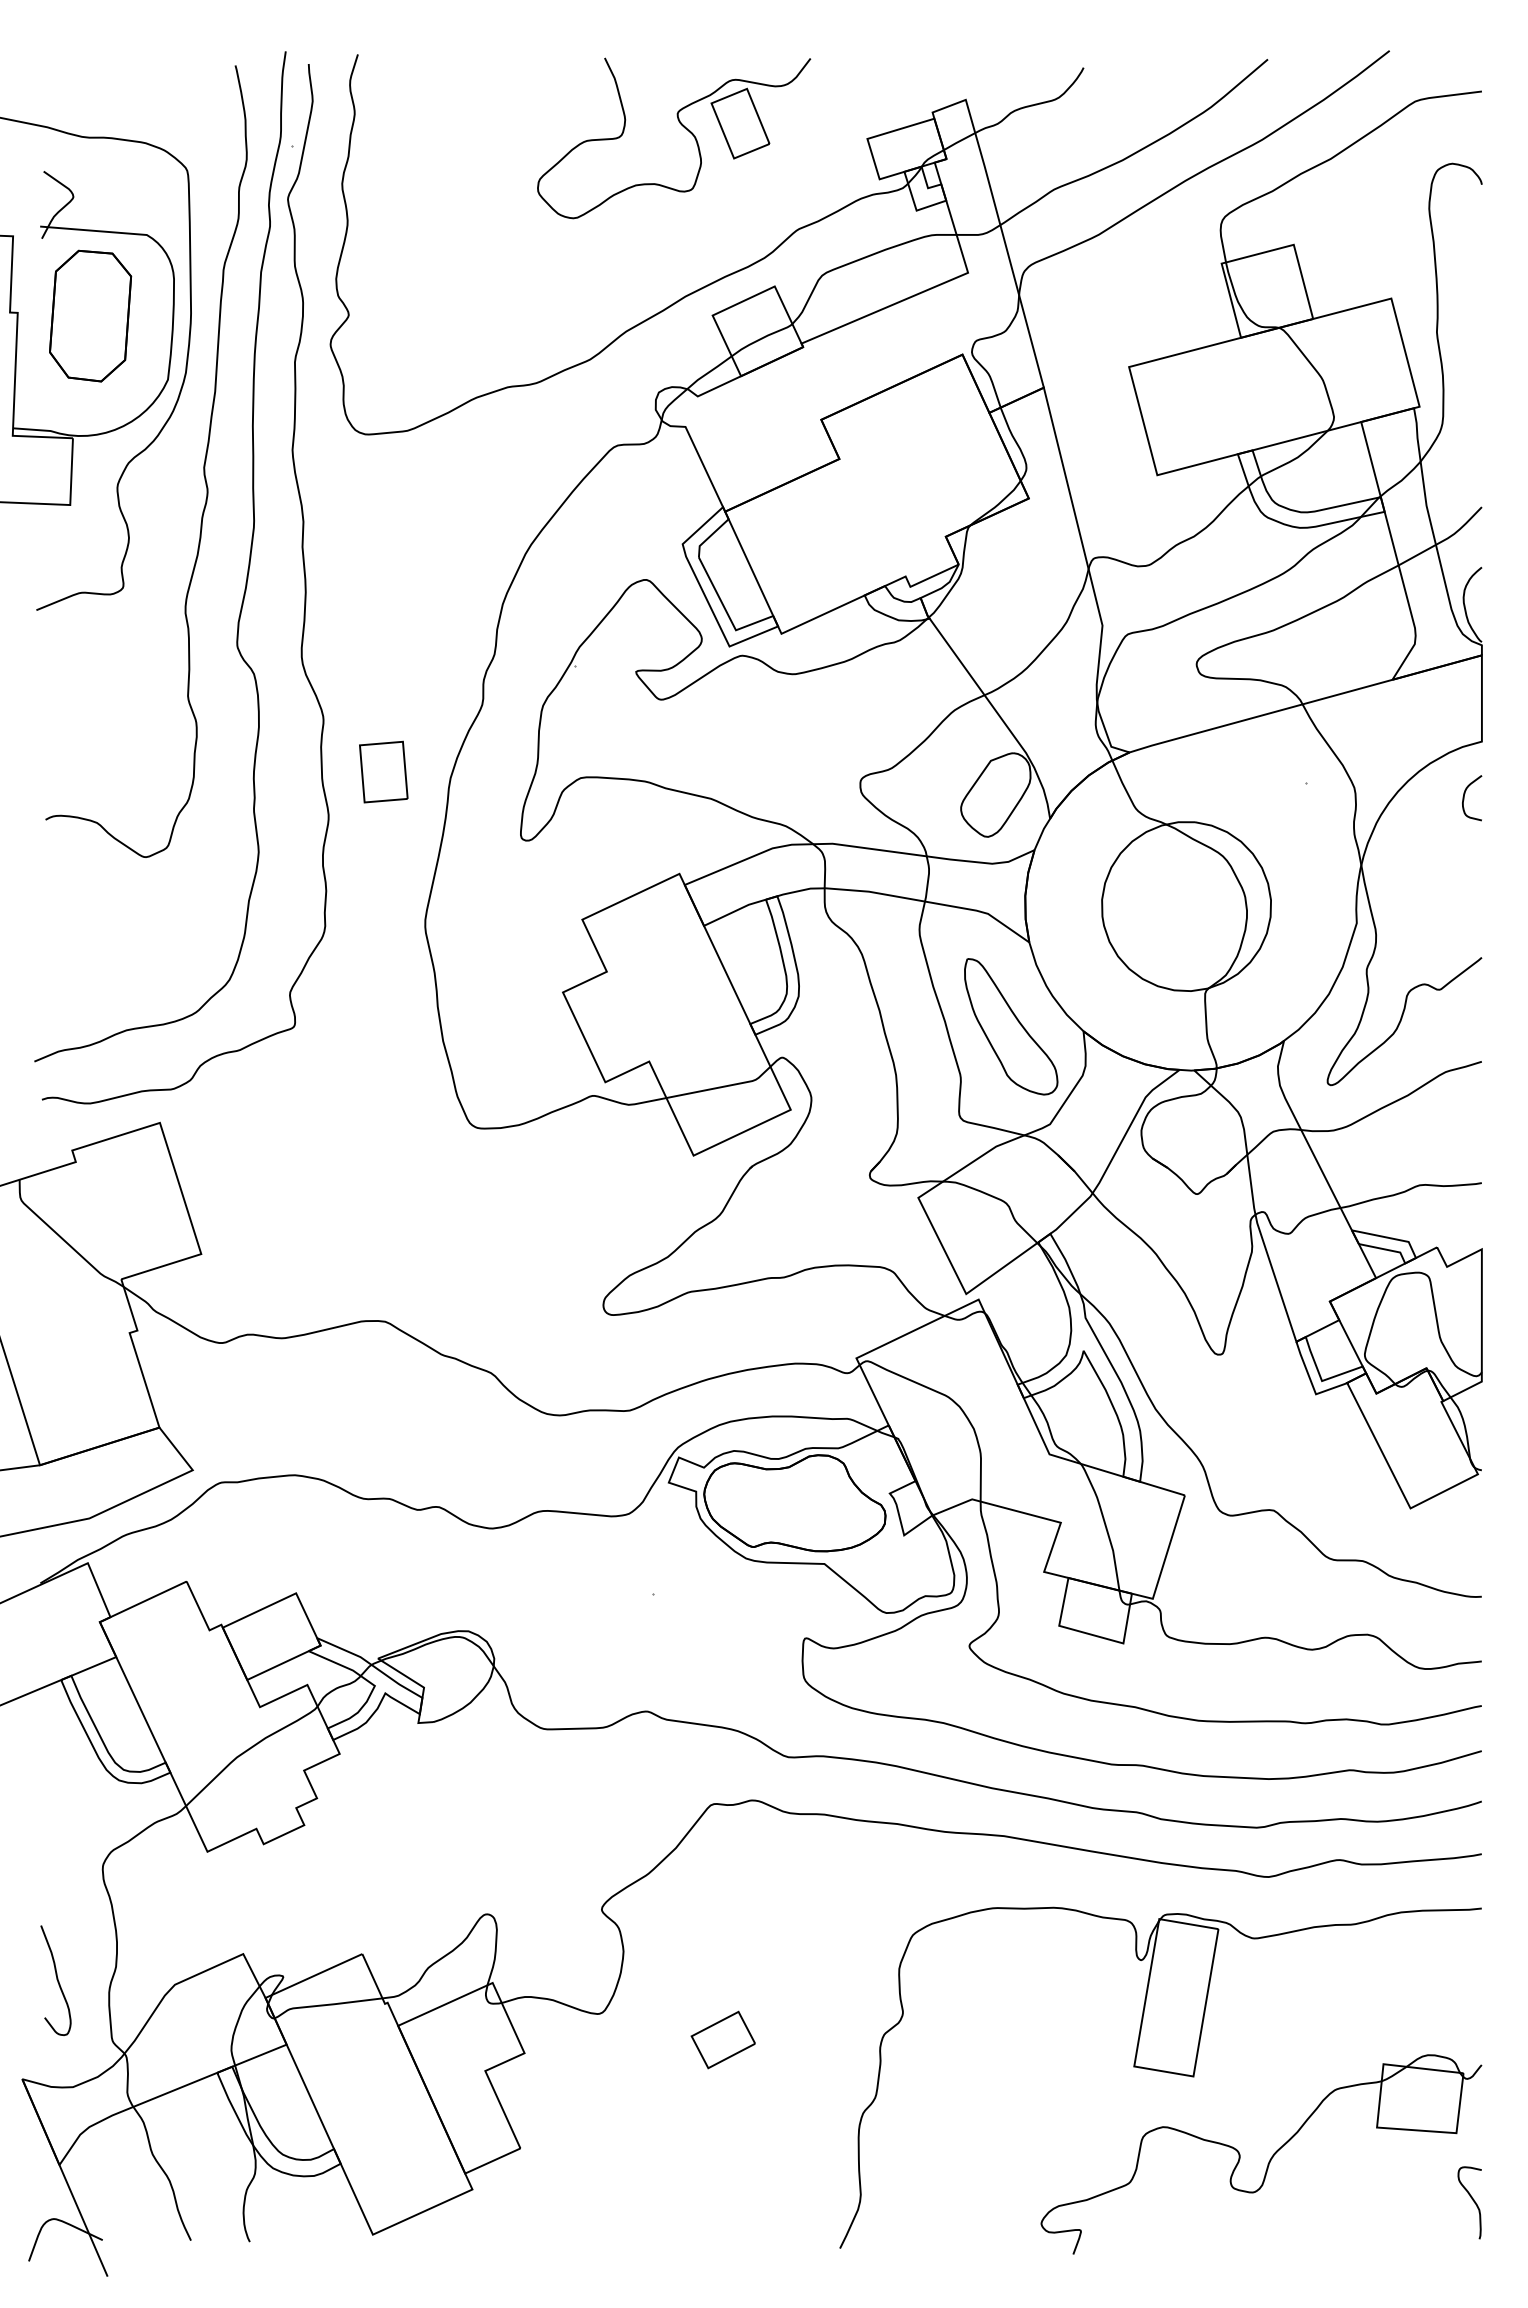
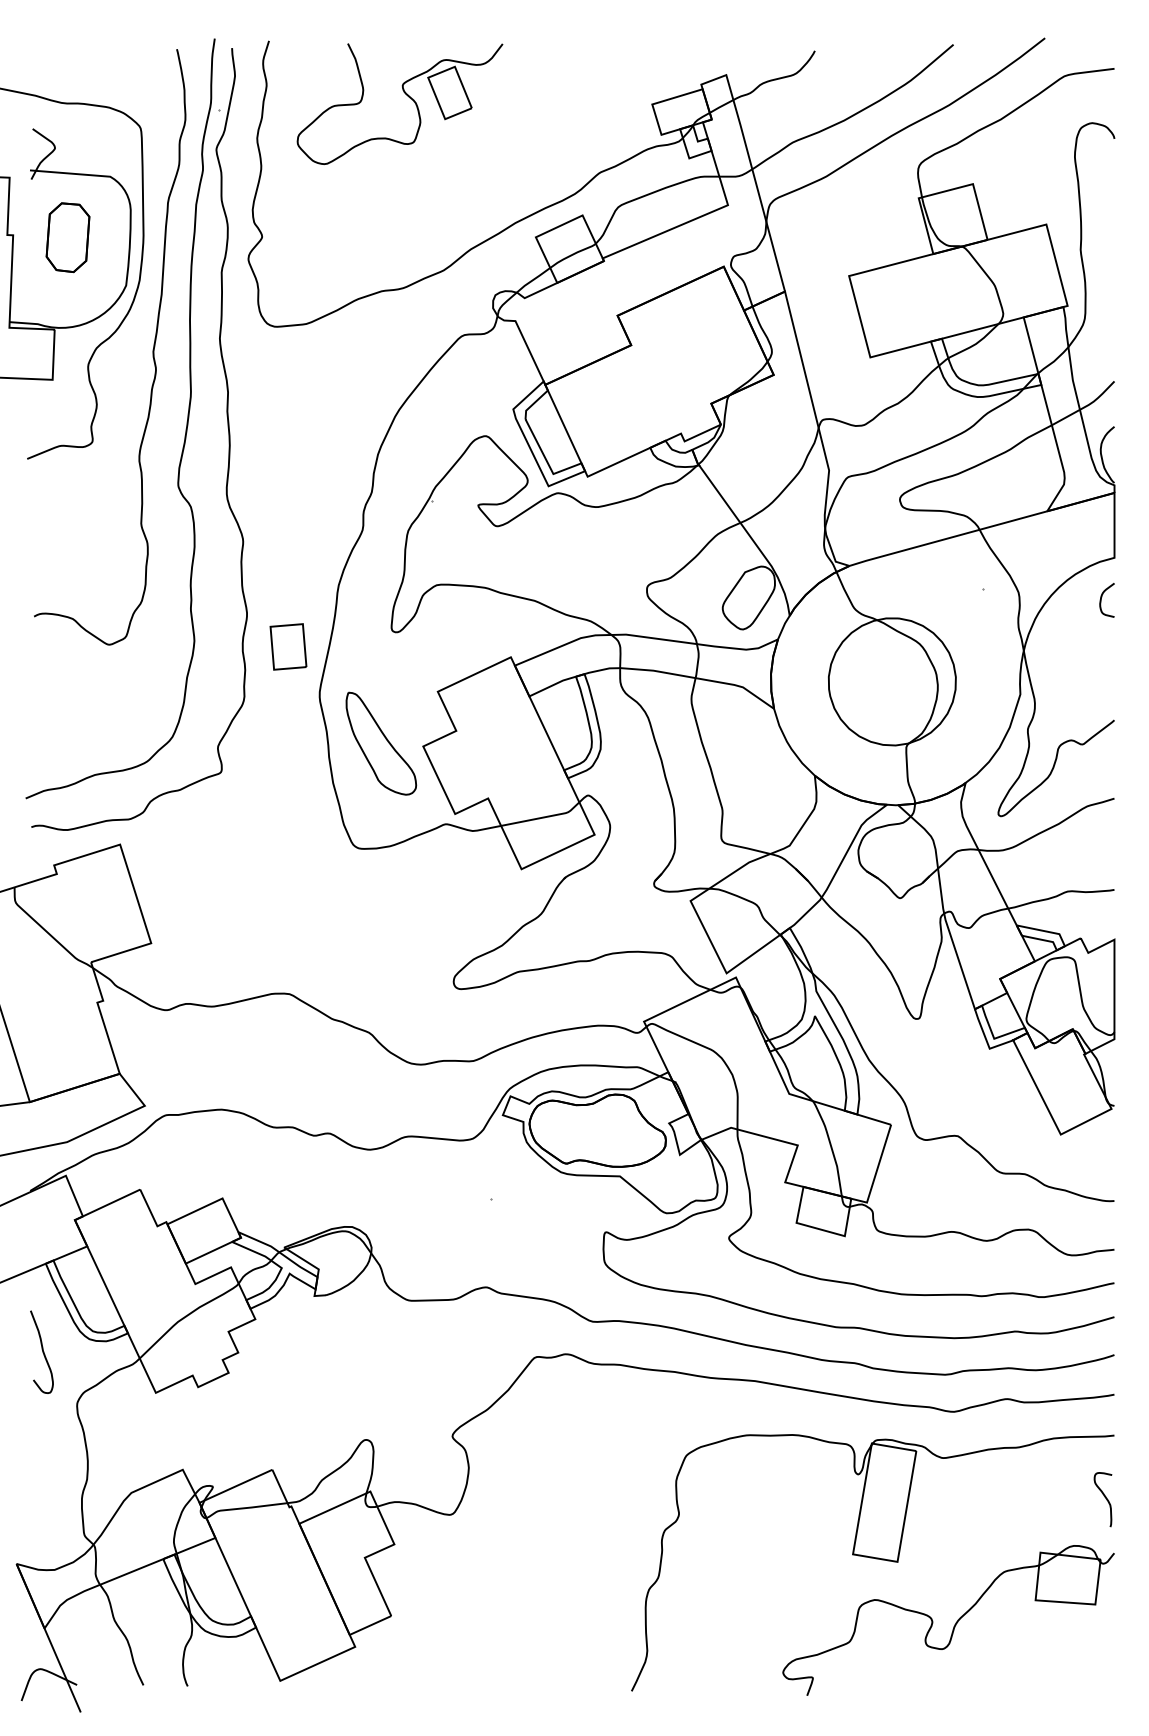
part: (684, 128) -> (407, 96), moved
part: (90, 315) -> (67, 237), size x0.7
part: (383, 771) -> (288, 646), moved
part: (1011, 1026) -> (381, 743), moved
curve: (56, 1979) -> (42, 1351), moved
part: (722, 2039) -> (543, 1534), removed
curve: (1471, 2199) -> (1104, 1497), moved

